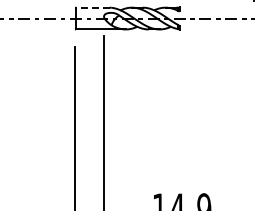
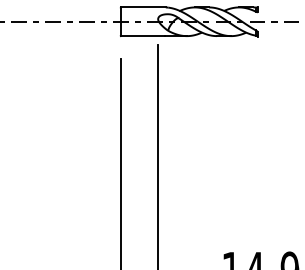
line: (92, 7) -> (142, 7), dashed -> solid

